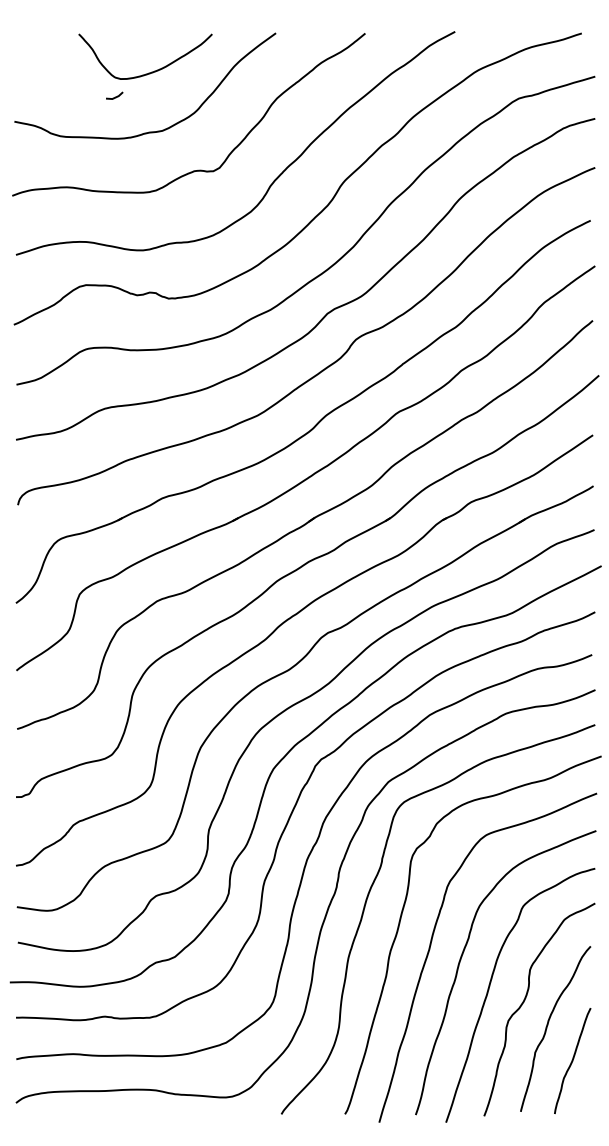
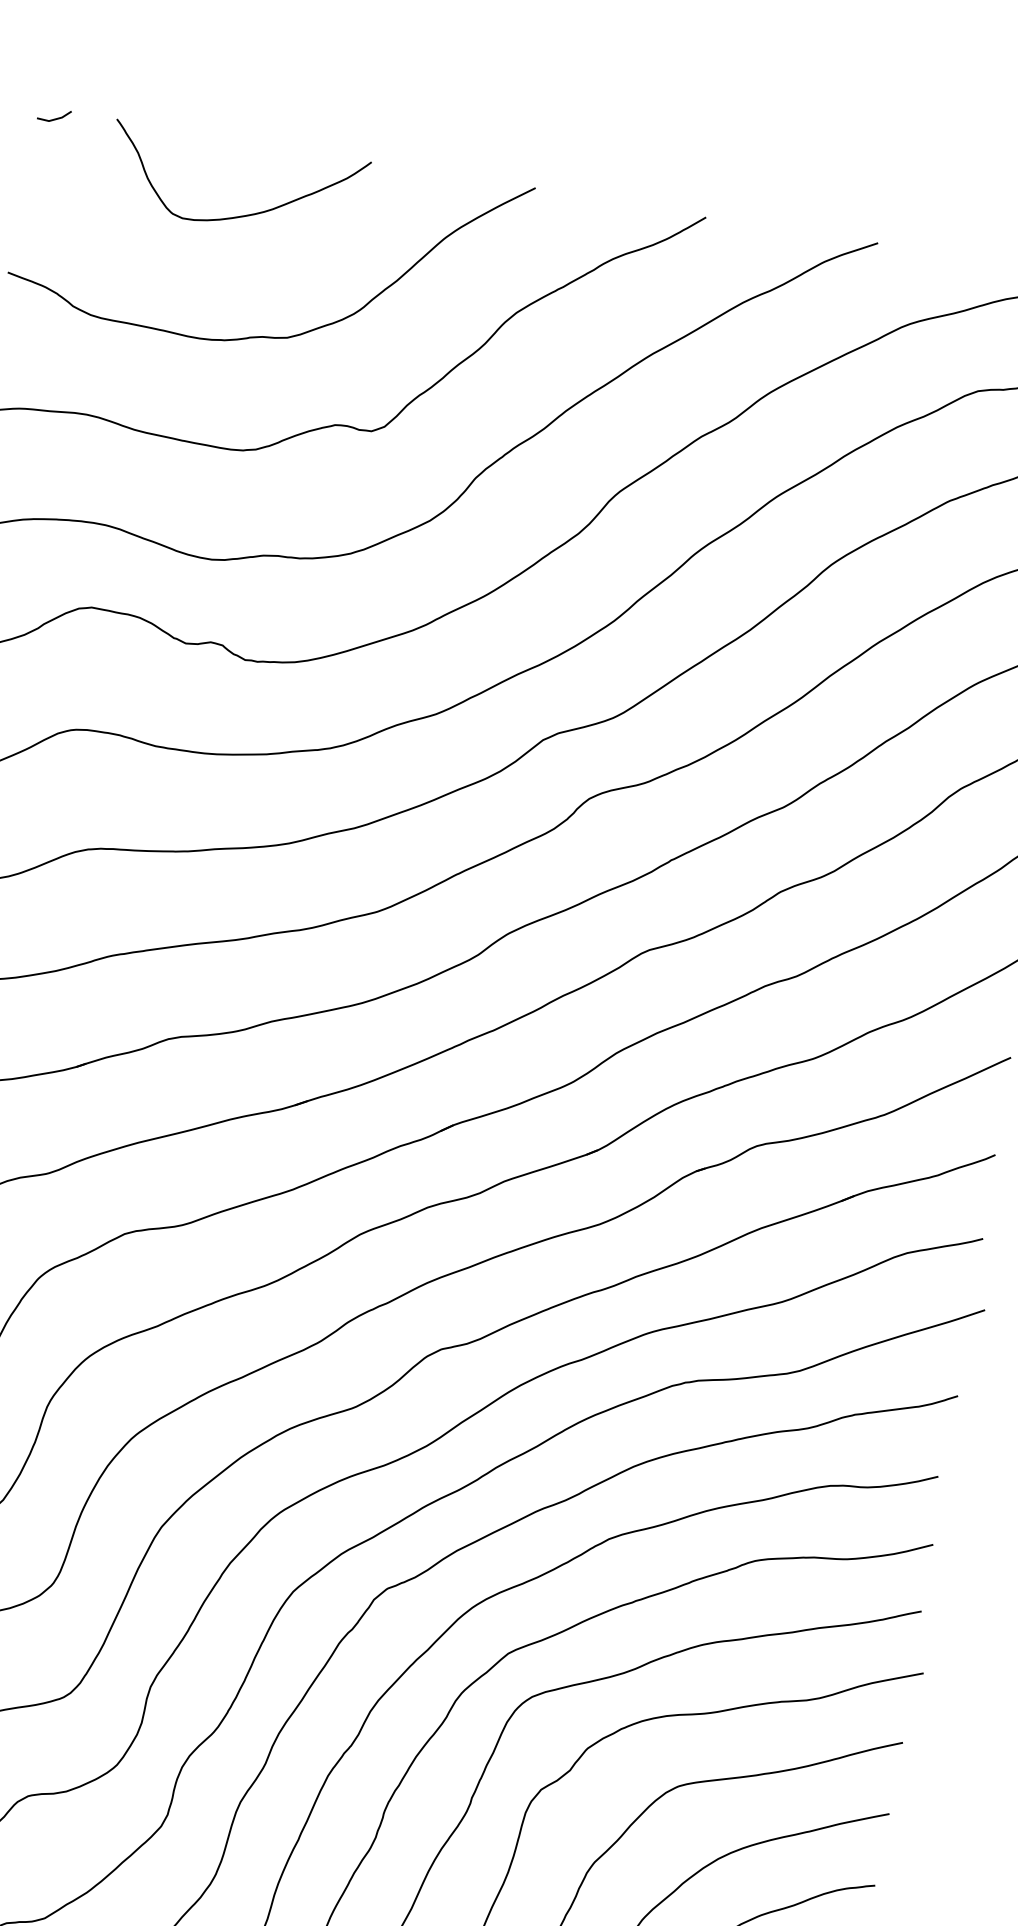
curve: (151, 71) -> (243, 213), moved
line: (115, 96) -> (55, 117), moved

